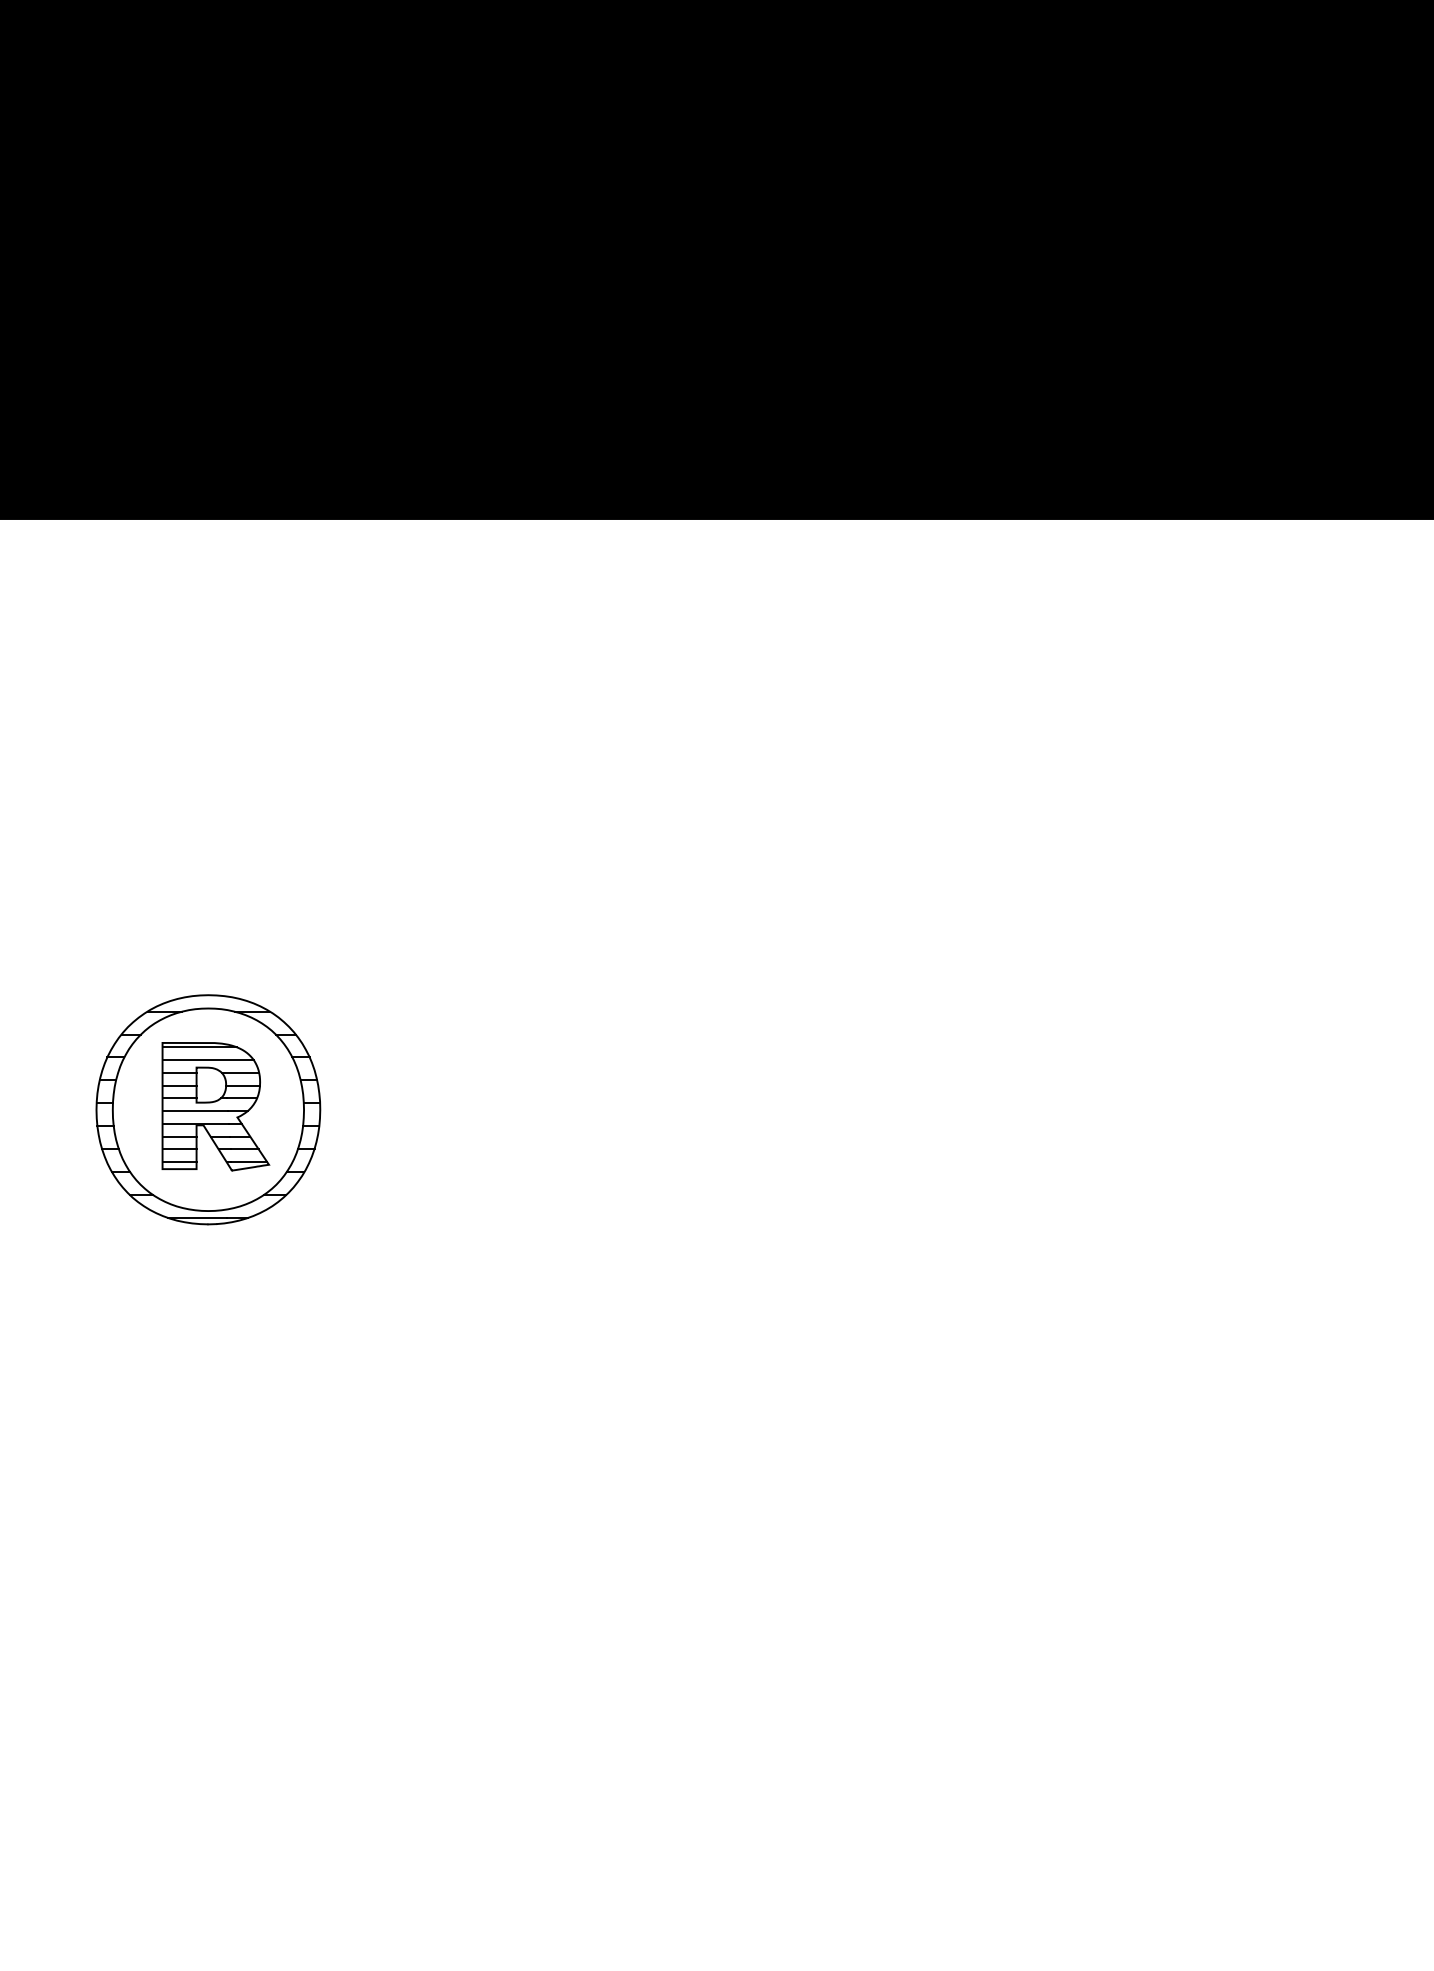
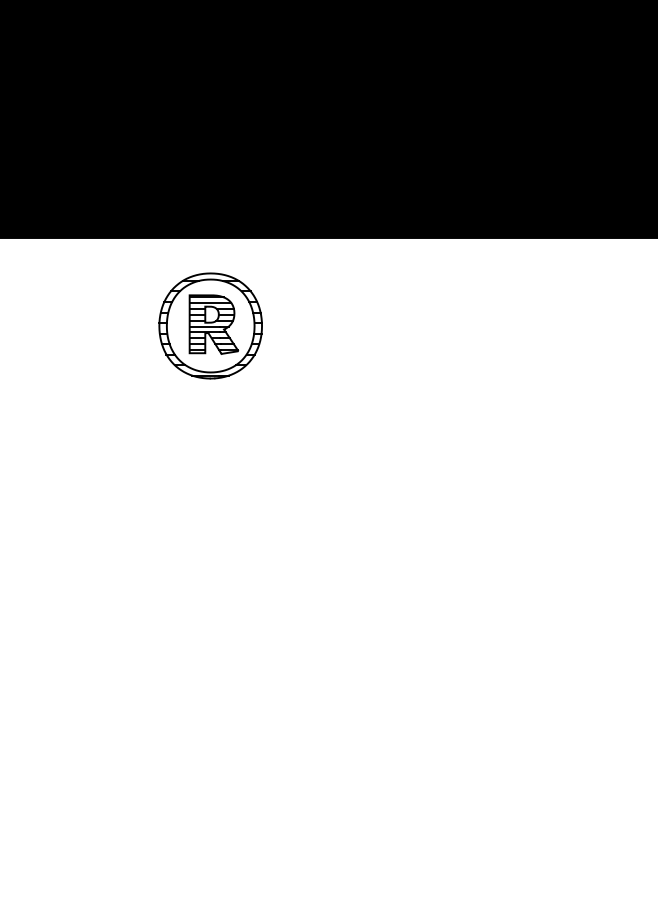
part: (207, 1108) -> (210, 325), moved

